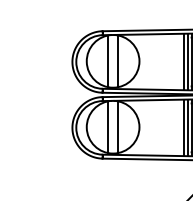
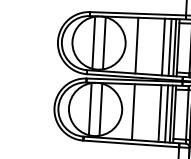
line: (150, 61) -> (136, 45), added
line: (177, 61) -> (163, 46), added
line: (150, 127) -> (133, 111), added
line: (177, 127) -> (160, 113), added

